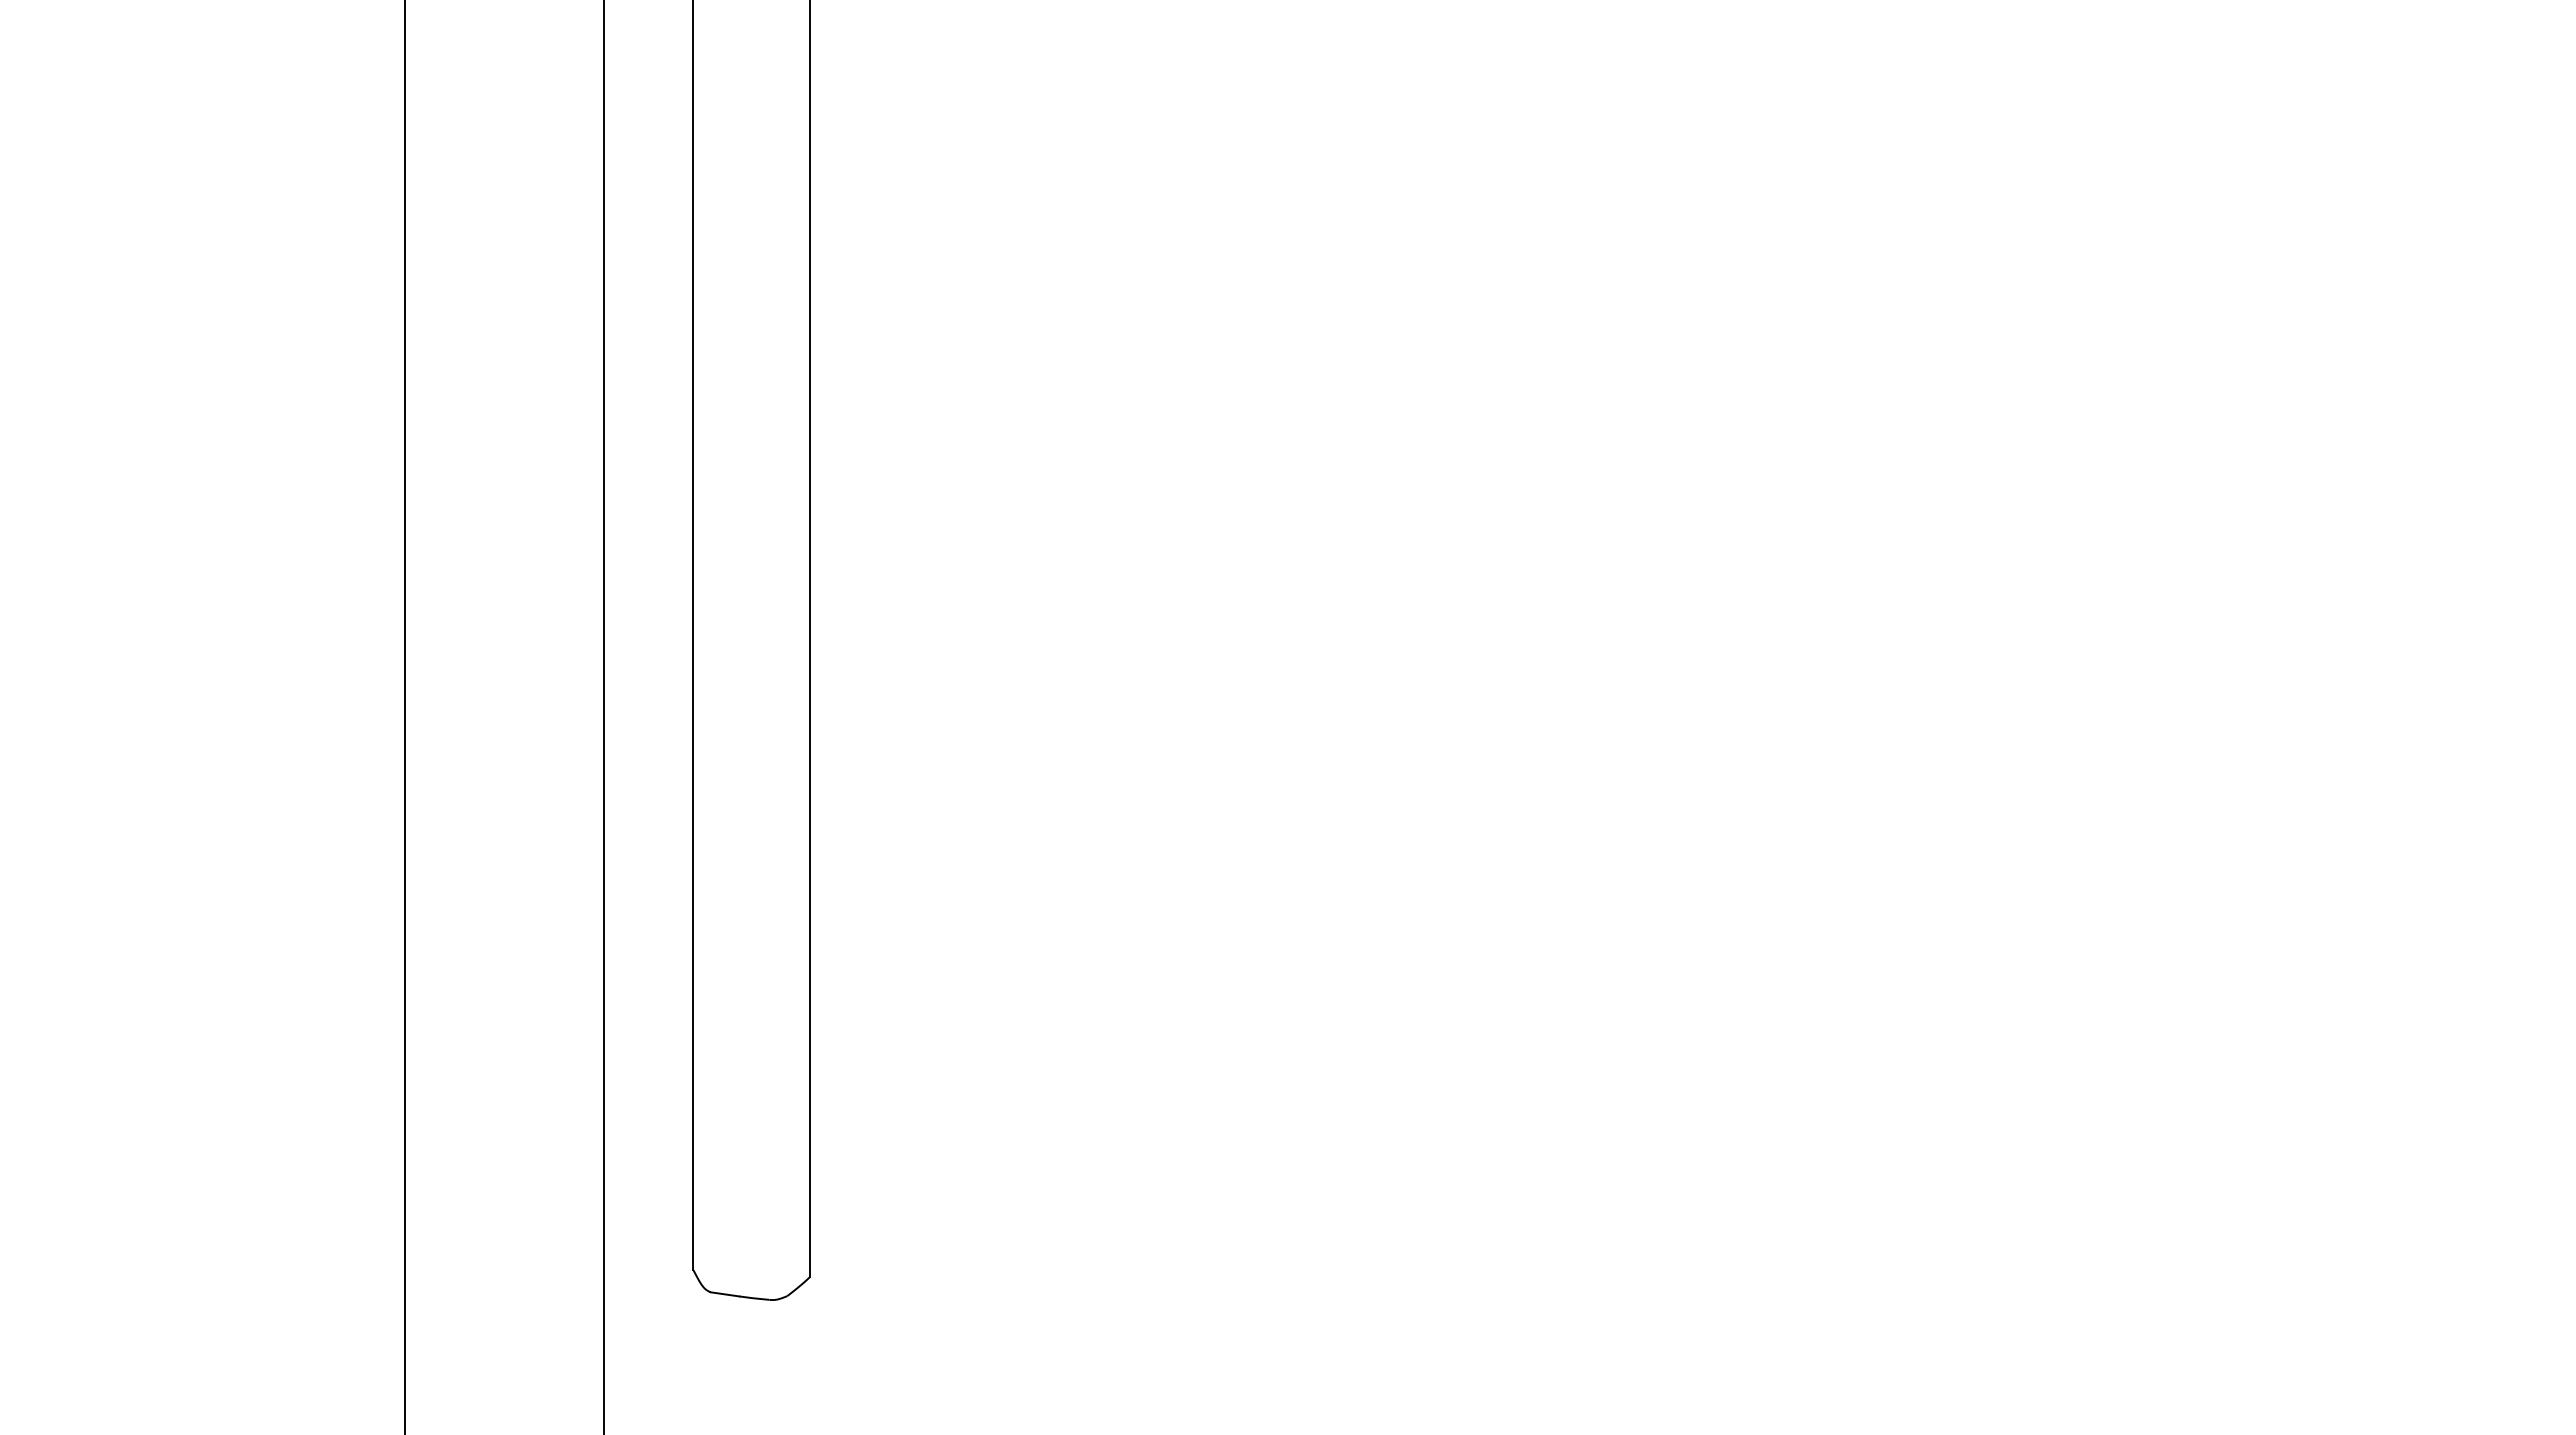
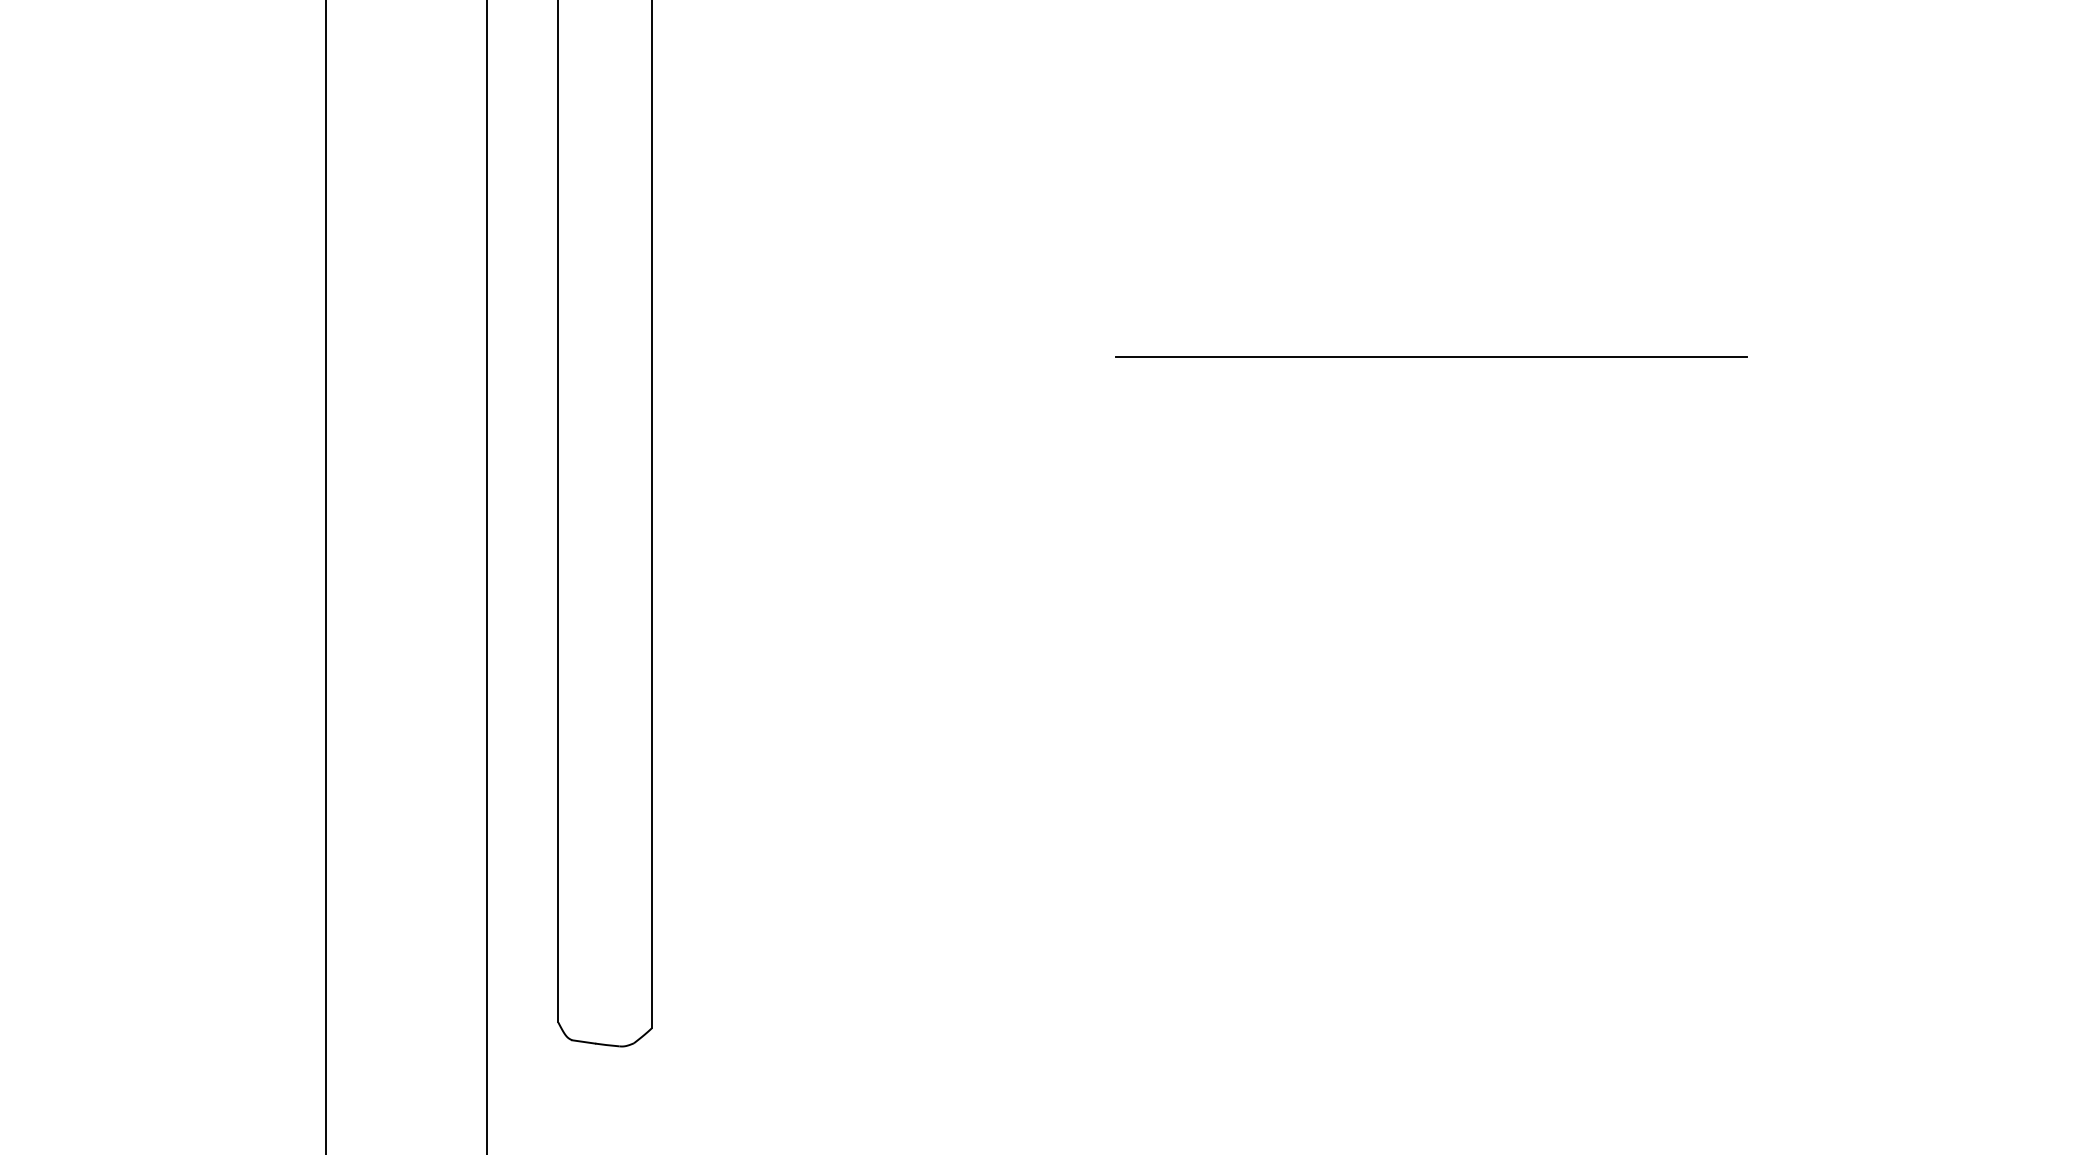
line: (1778, 444) -> (1431, 357), added

